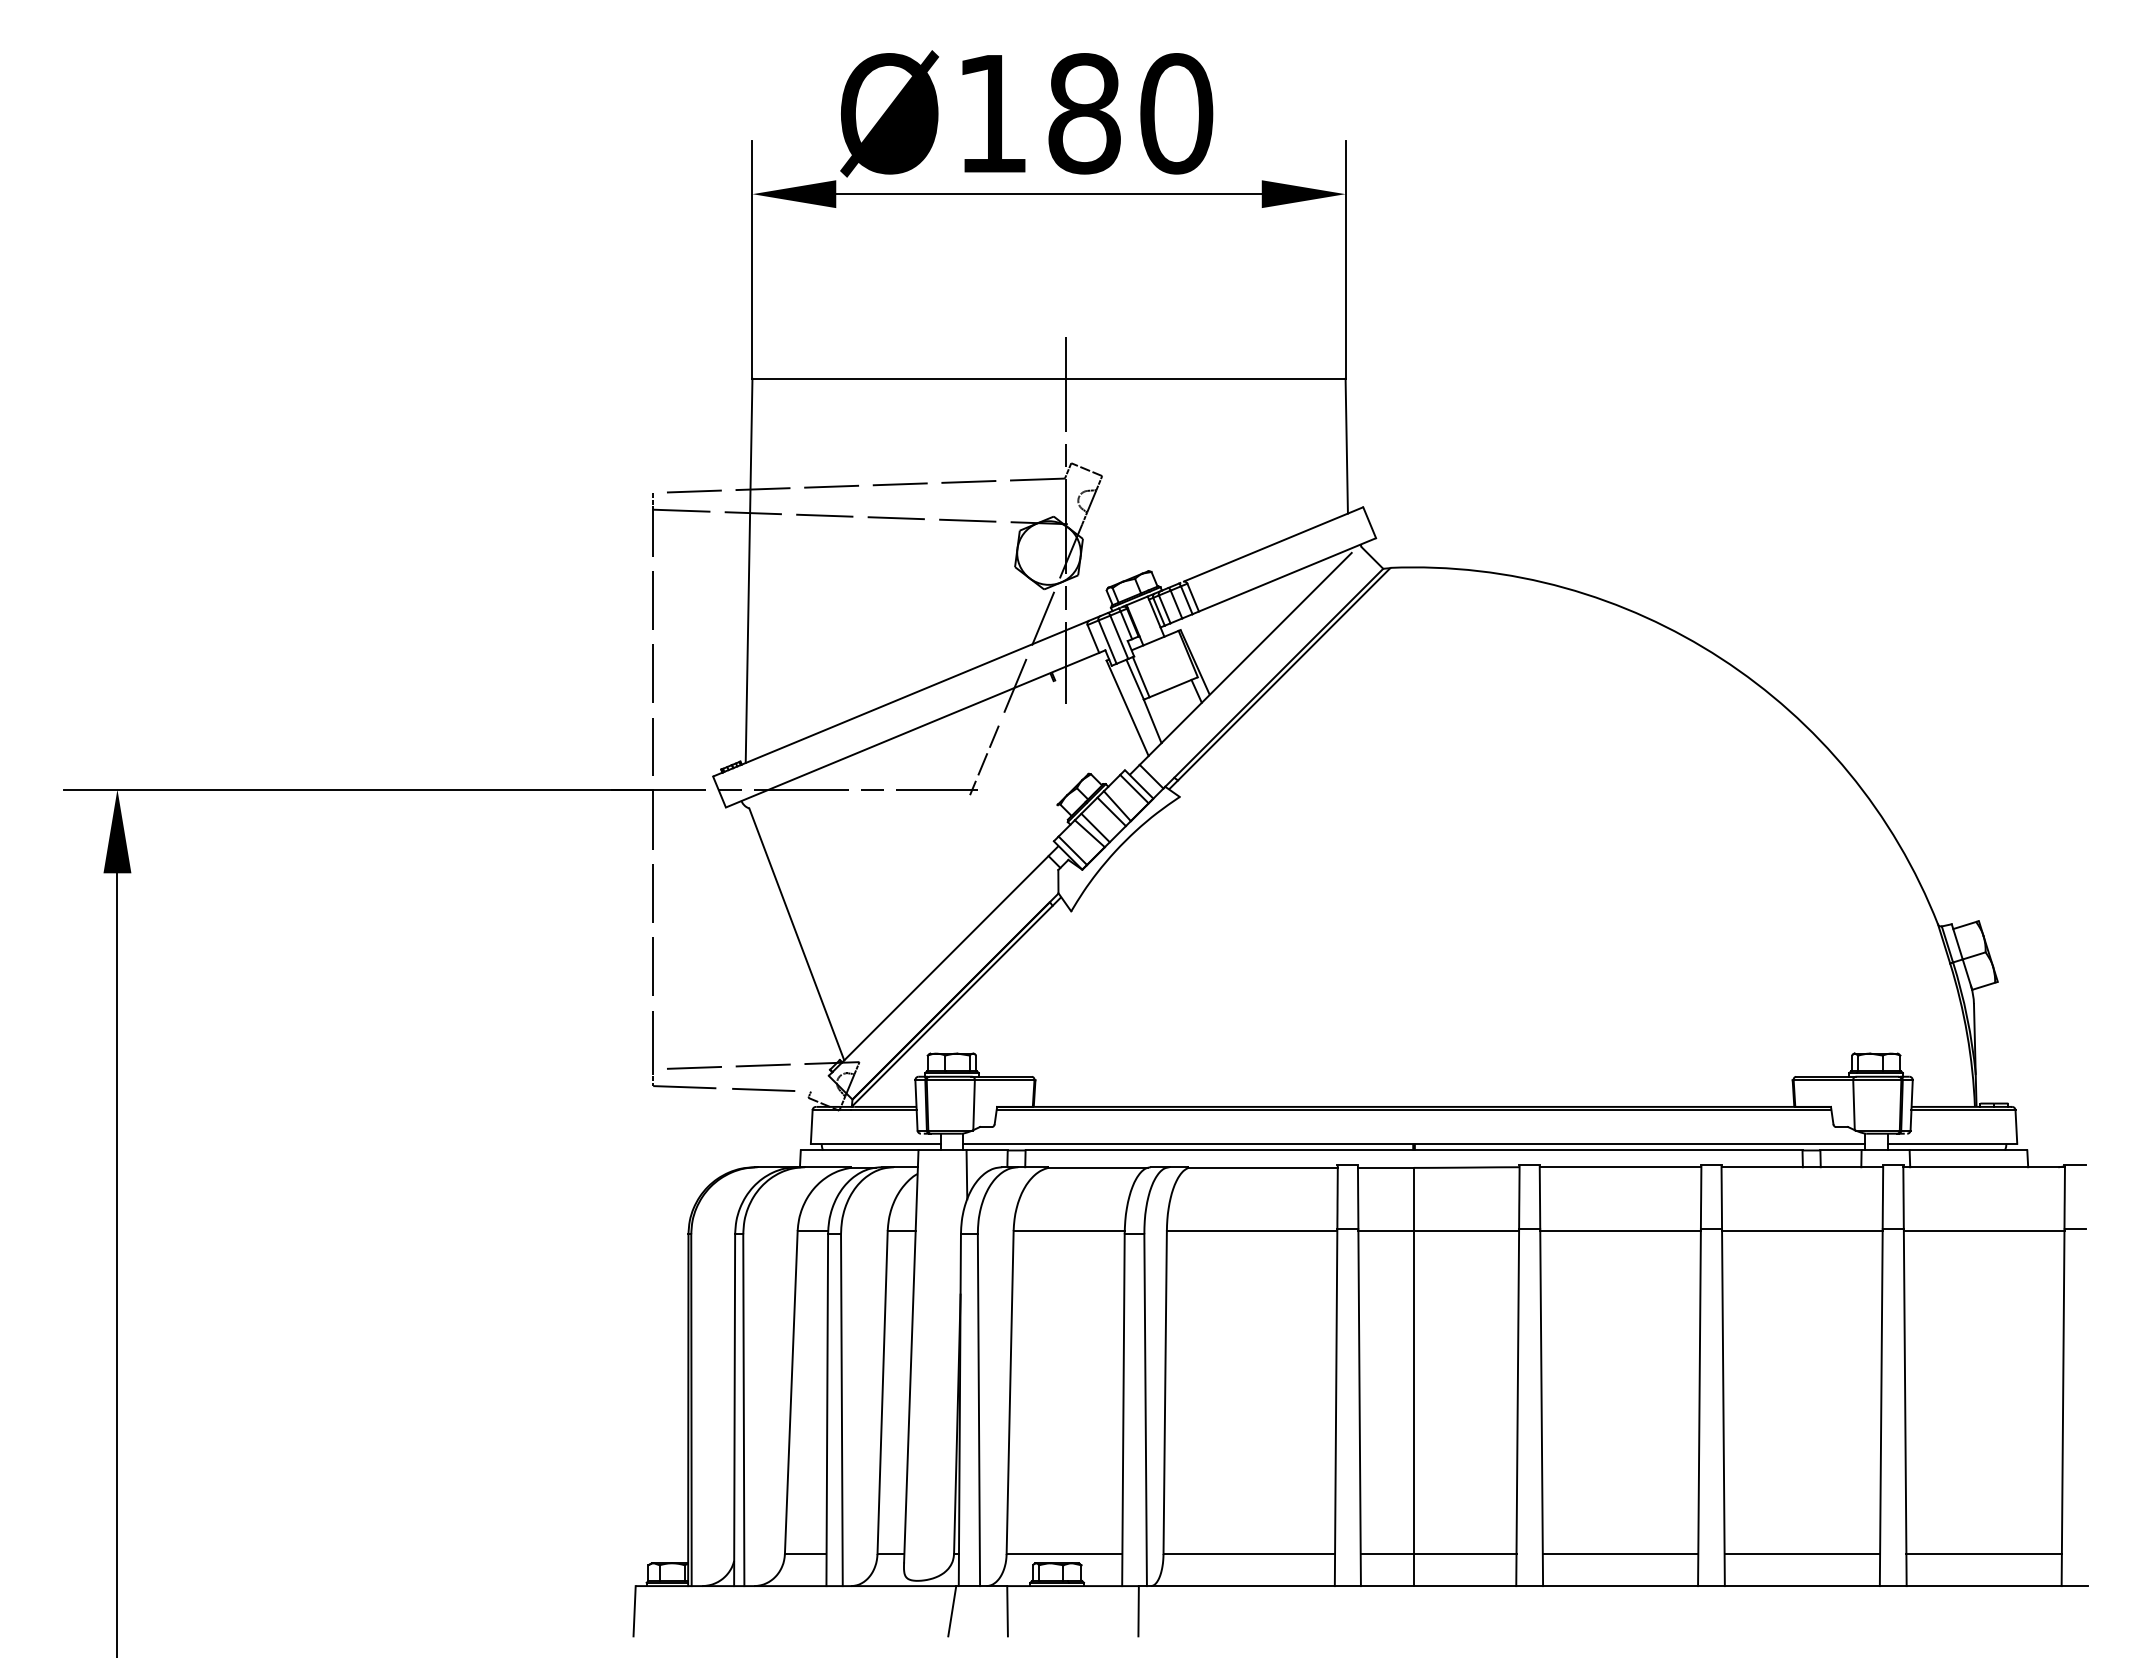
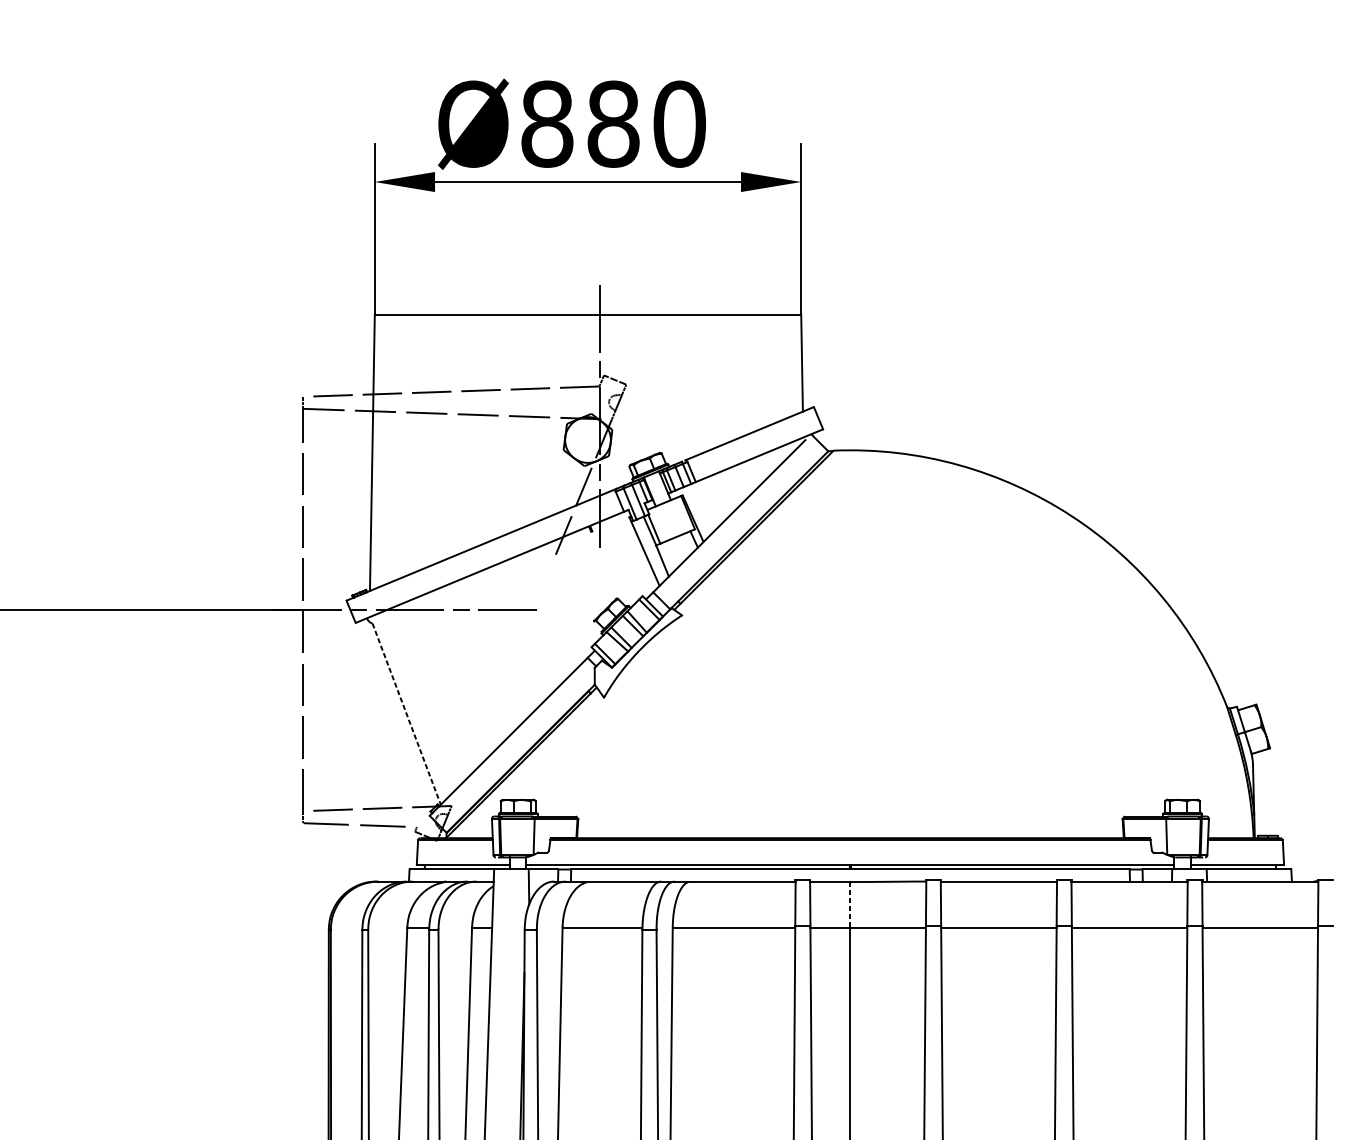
text: (992, 113) -> (547, 124), Ø180 -> Ø880
line: (984, 760) -> (541, 589), removed
line: (796, 934) -> (406, 714), solid -> dashed
line: (1414, 1199) -> (850, 904), solid -> dashed

